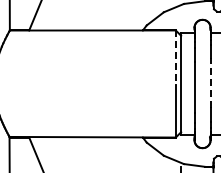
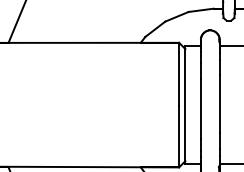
line: (175, 58) -> (178, 75), dashed -> solid
line: (210, 82) -> (219, 103), dashed -> solid

